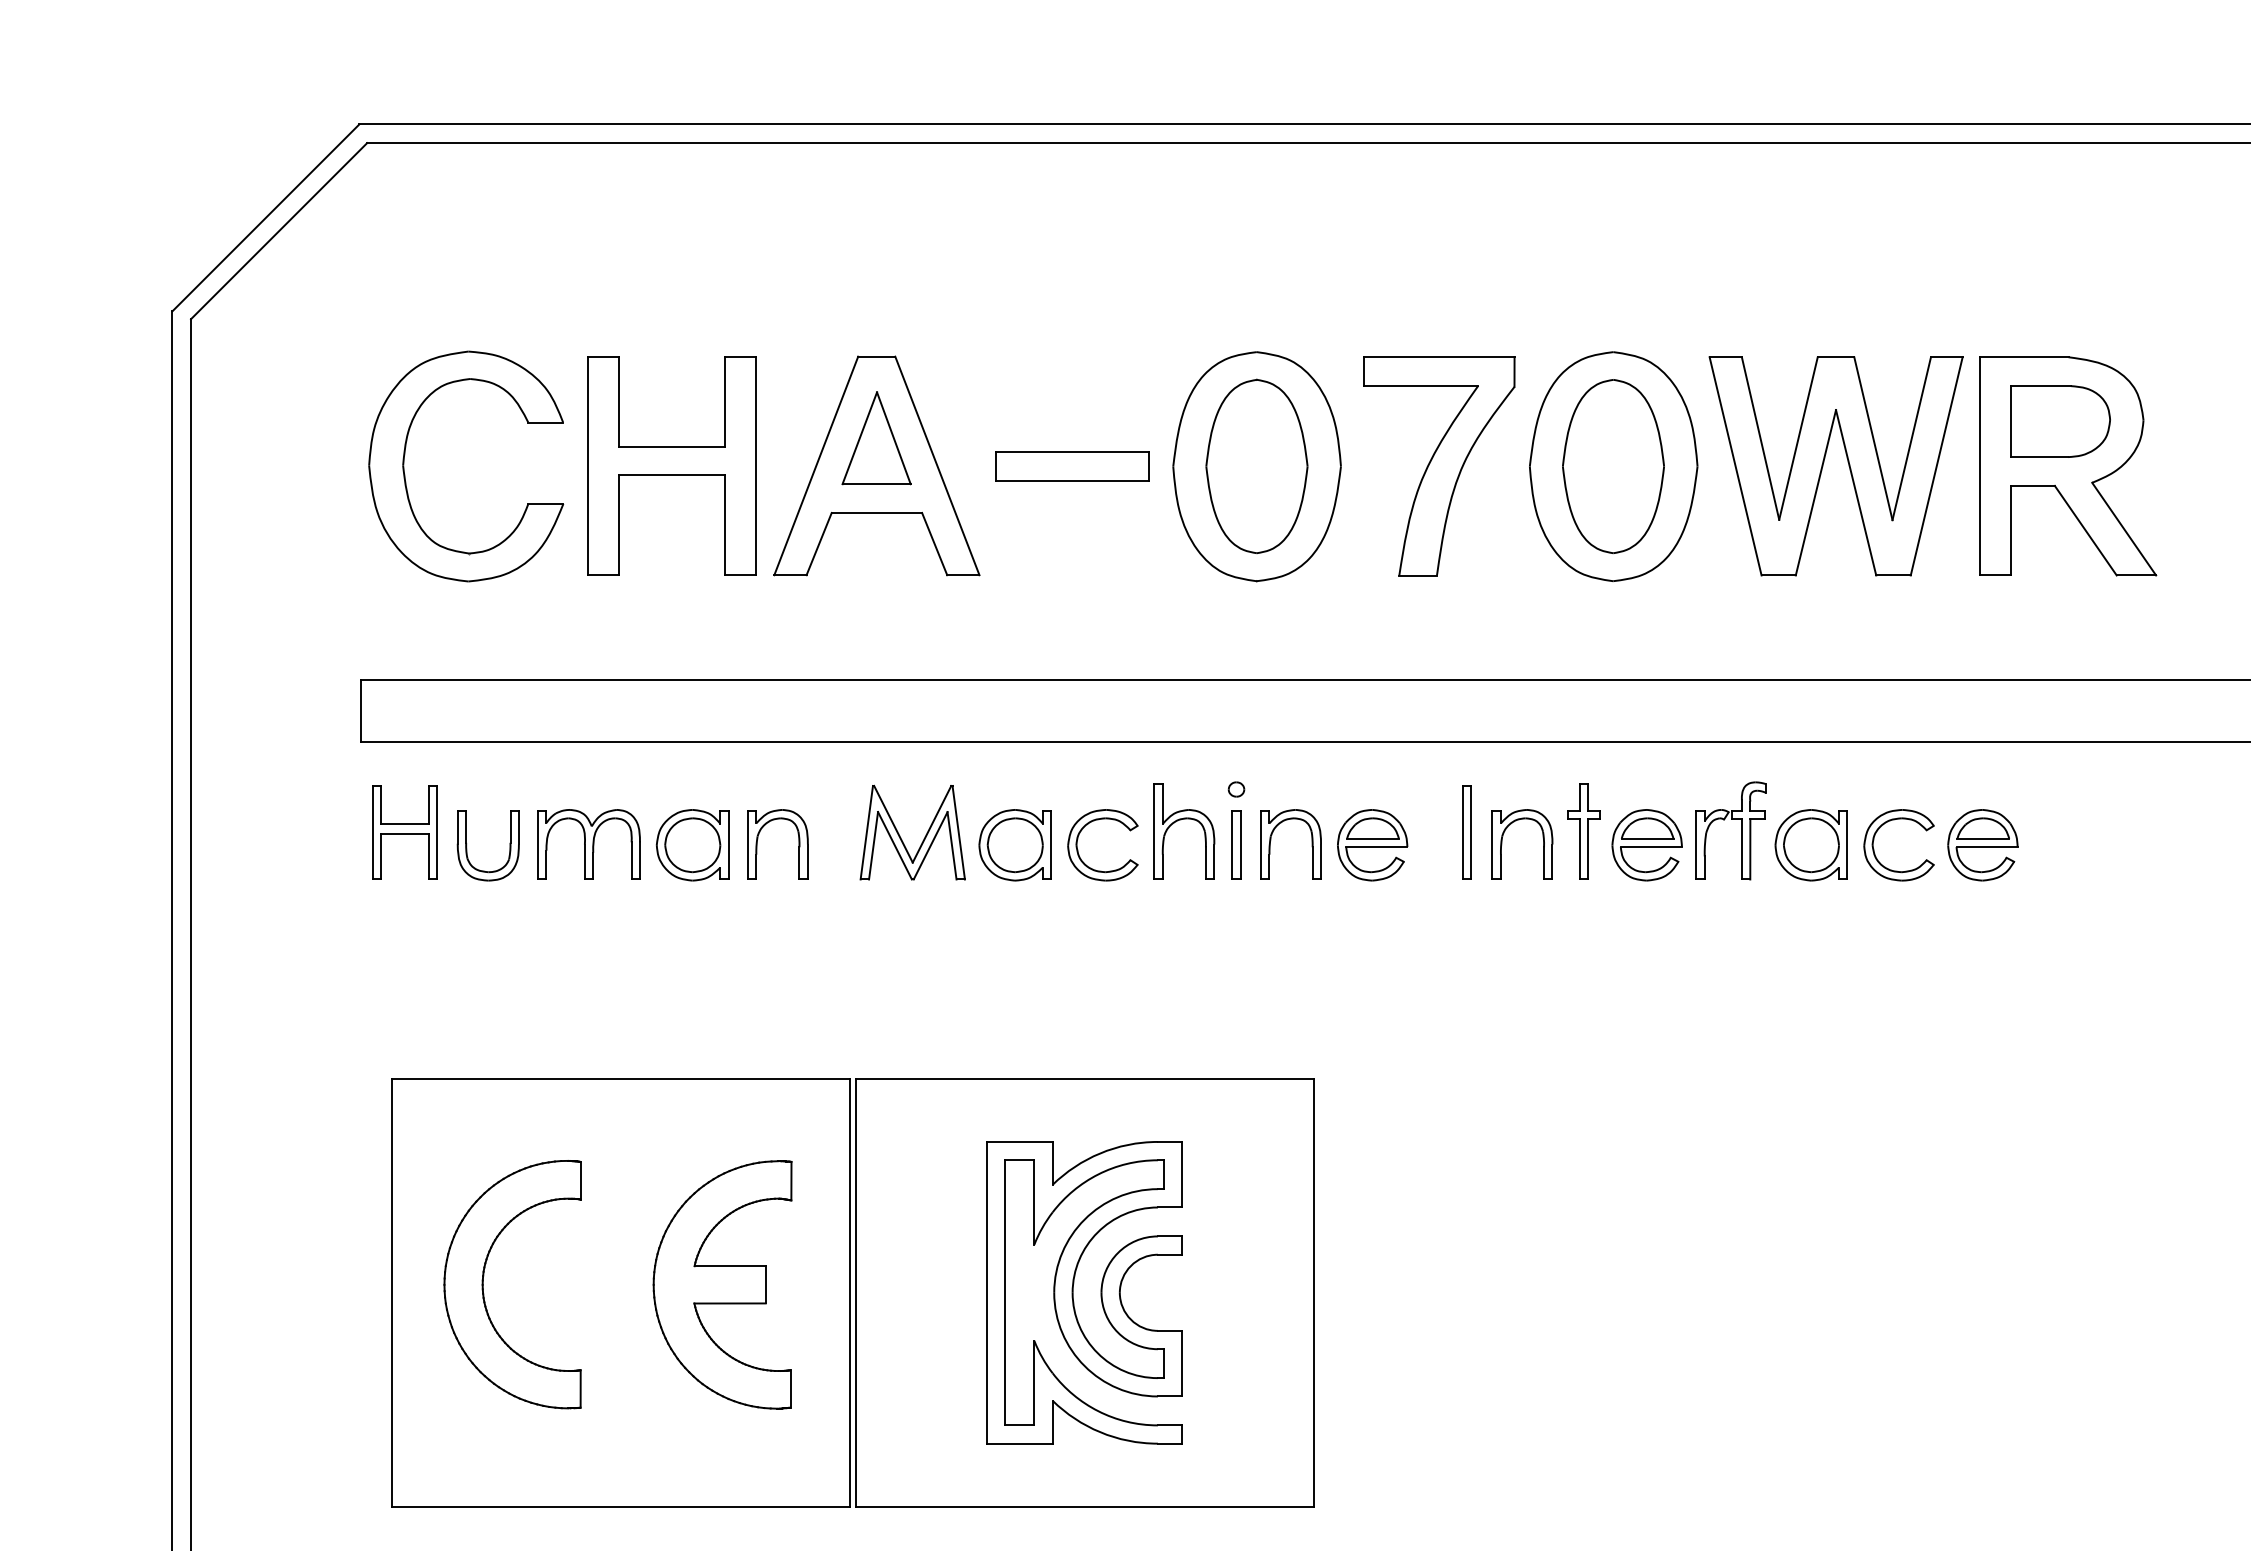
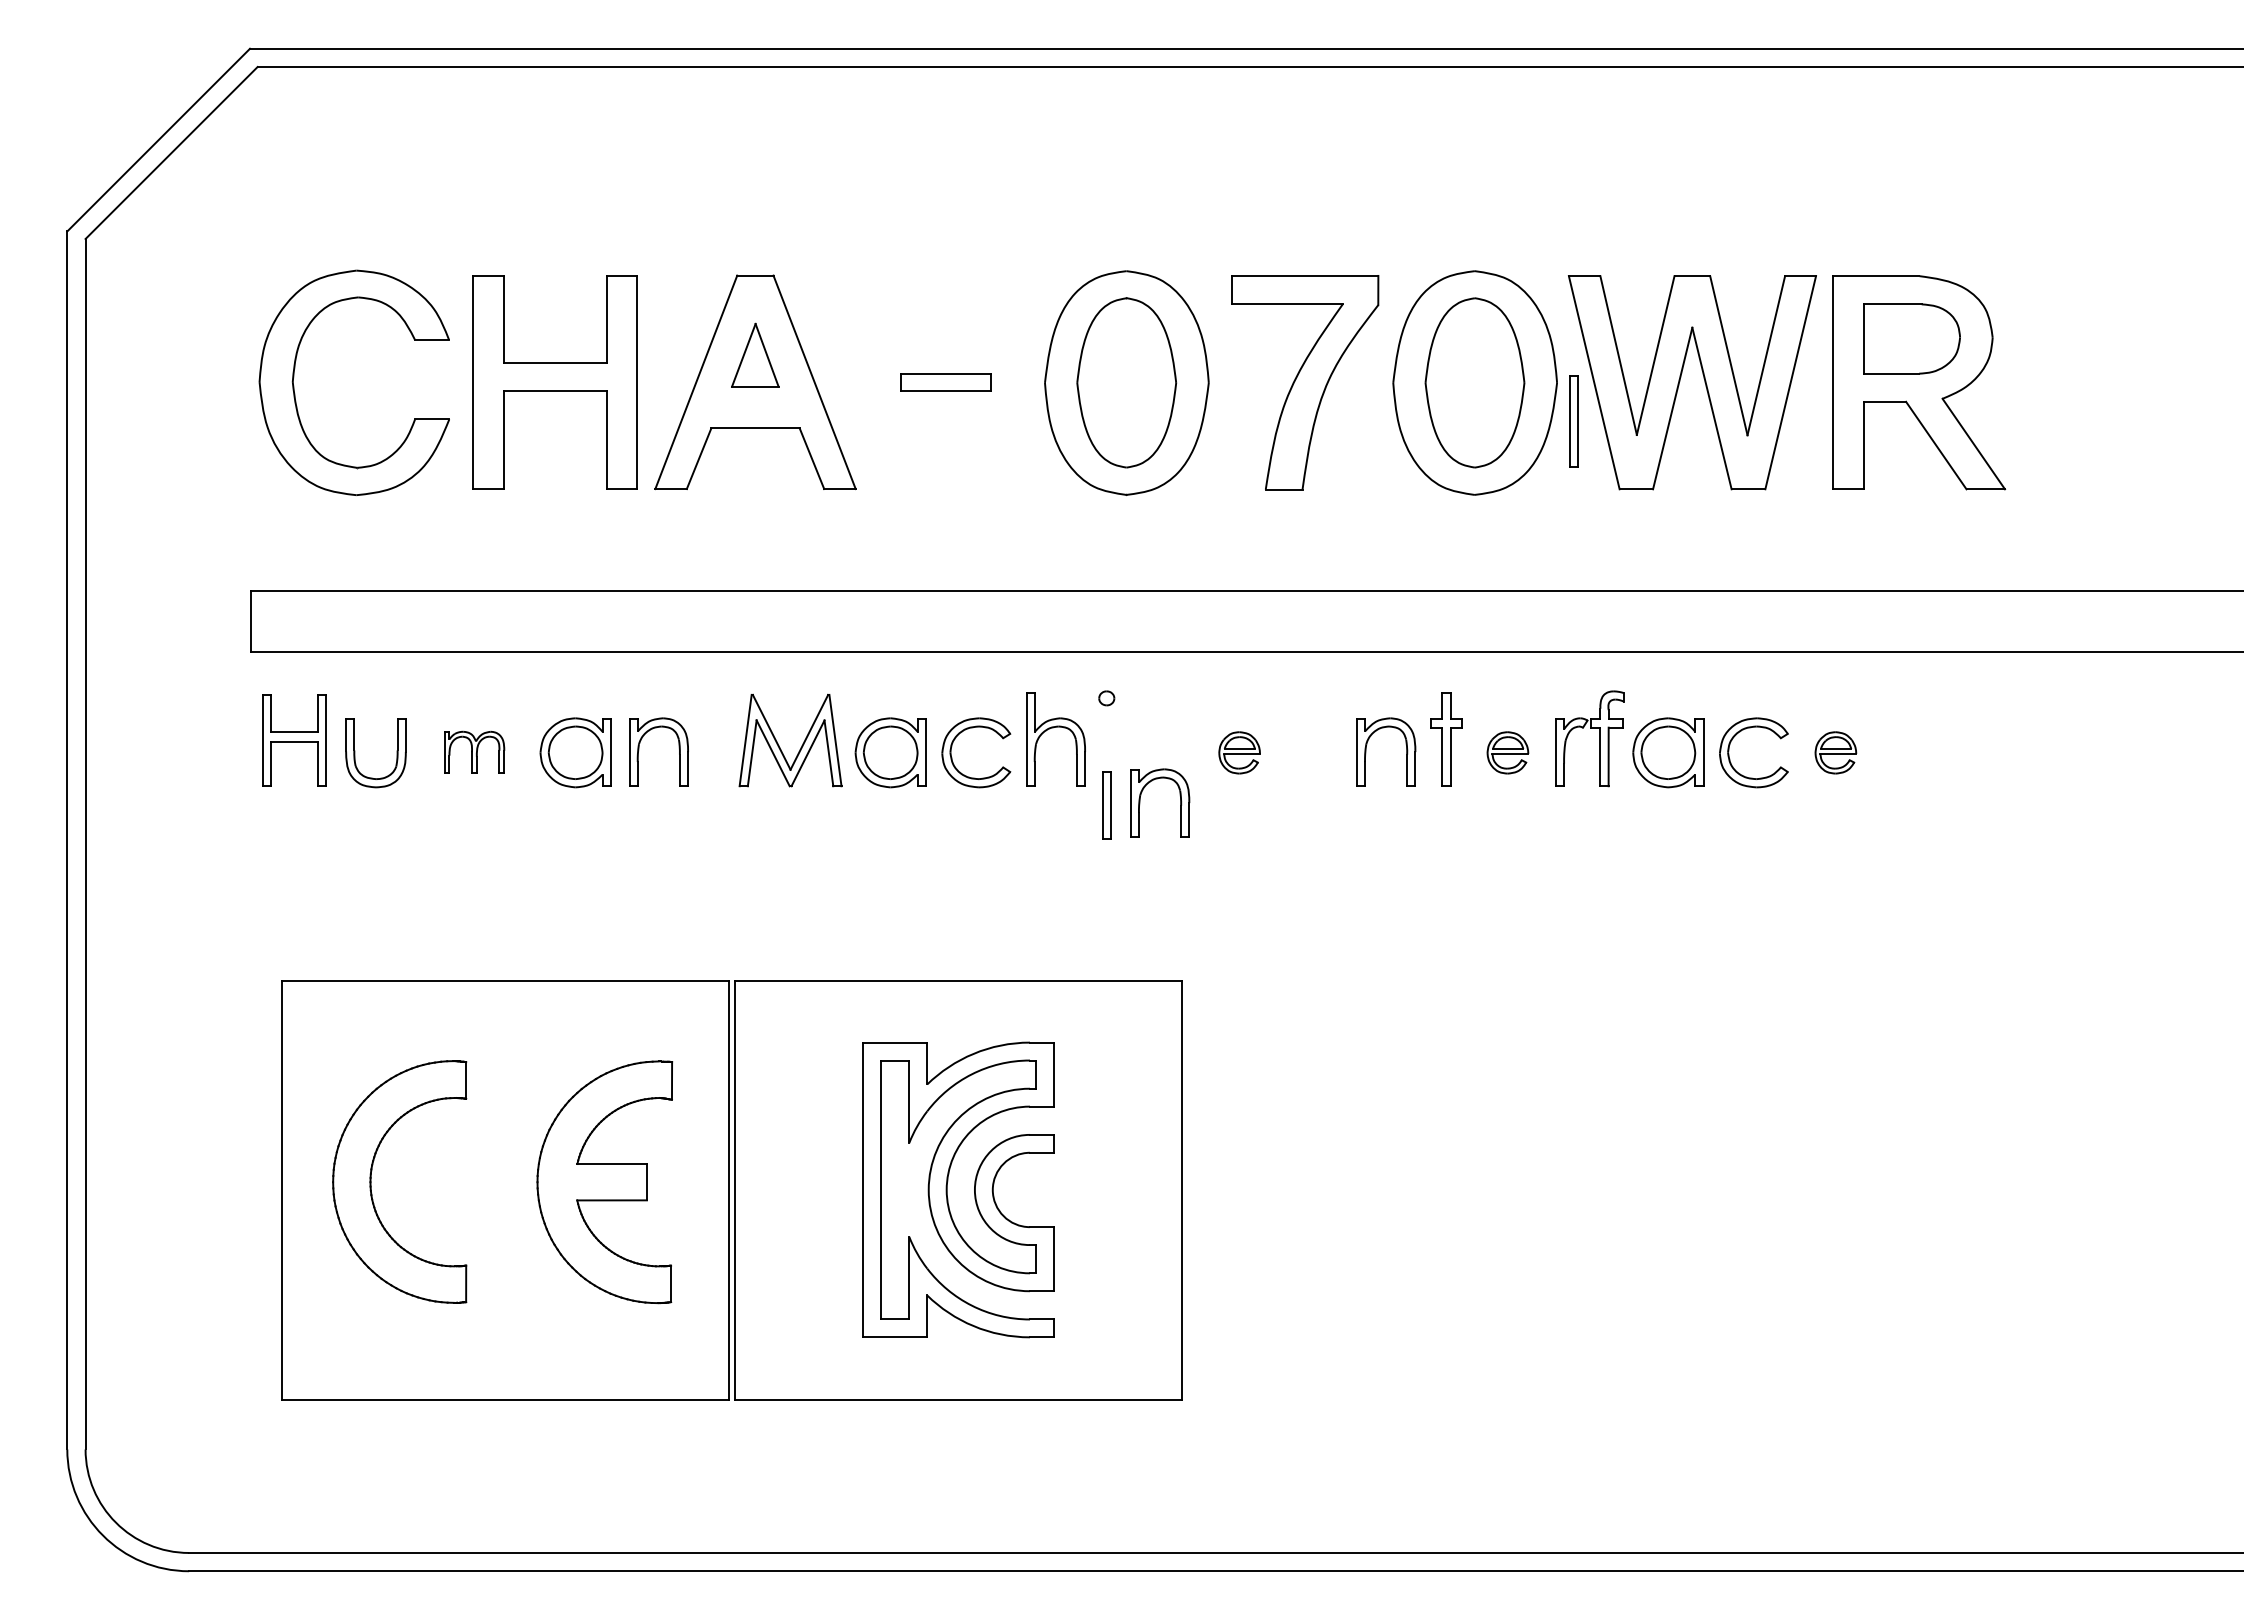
part: (876, 438) -> (755, 355), size x0.7
part: (1071, 466) -> (945, 382), size x0.6
part: (1466, 832) -> (1573, 421), moved
part: (589, 843) -> (474, 751), size x0.6
part: (1271, 843) -> (1140, 802), moved
part: (1236, 844) -> (1106, 805), moved
part: (1372, 844) -> (1239, 752), size x0.6
part: (1646, 844) -> (1507, 752), size x0.6
part: (1982, 844) -> (1835, 752), size x0.6

